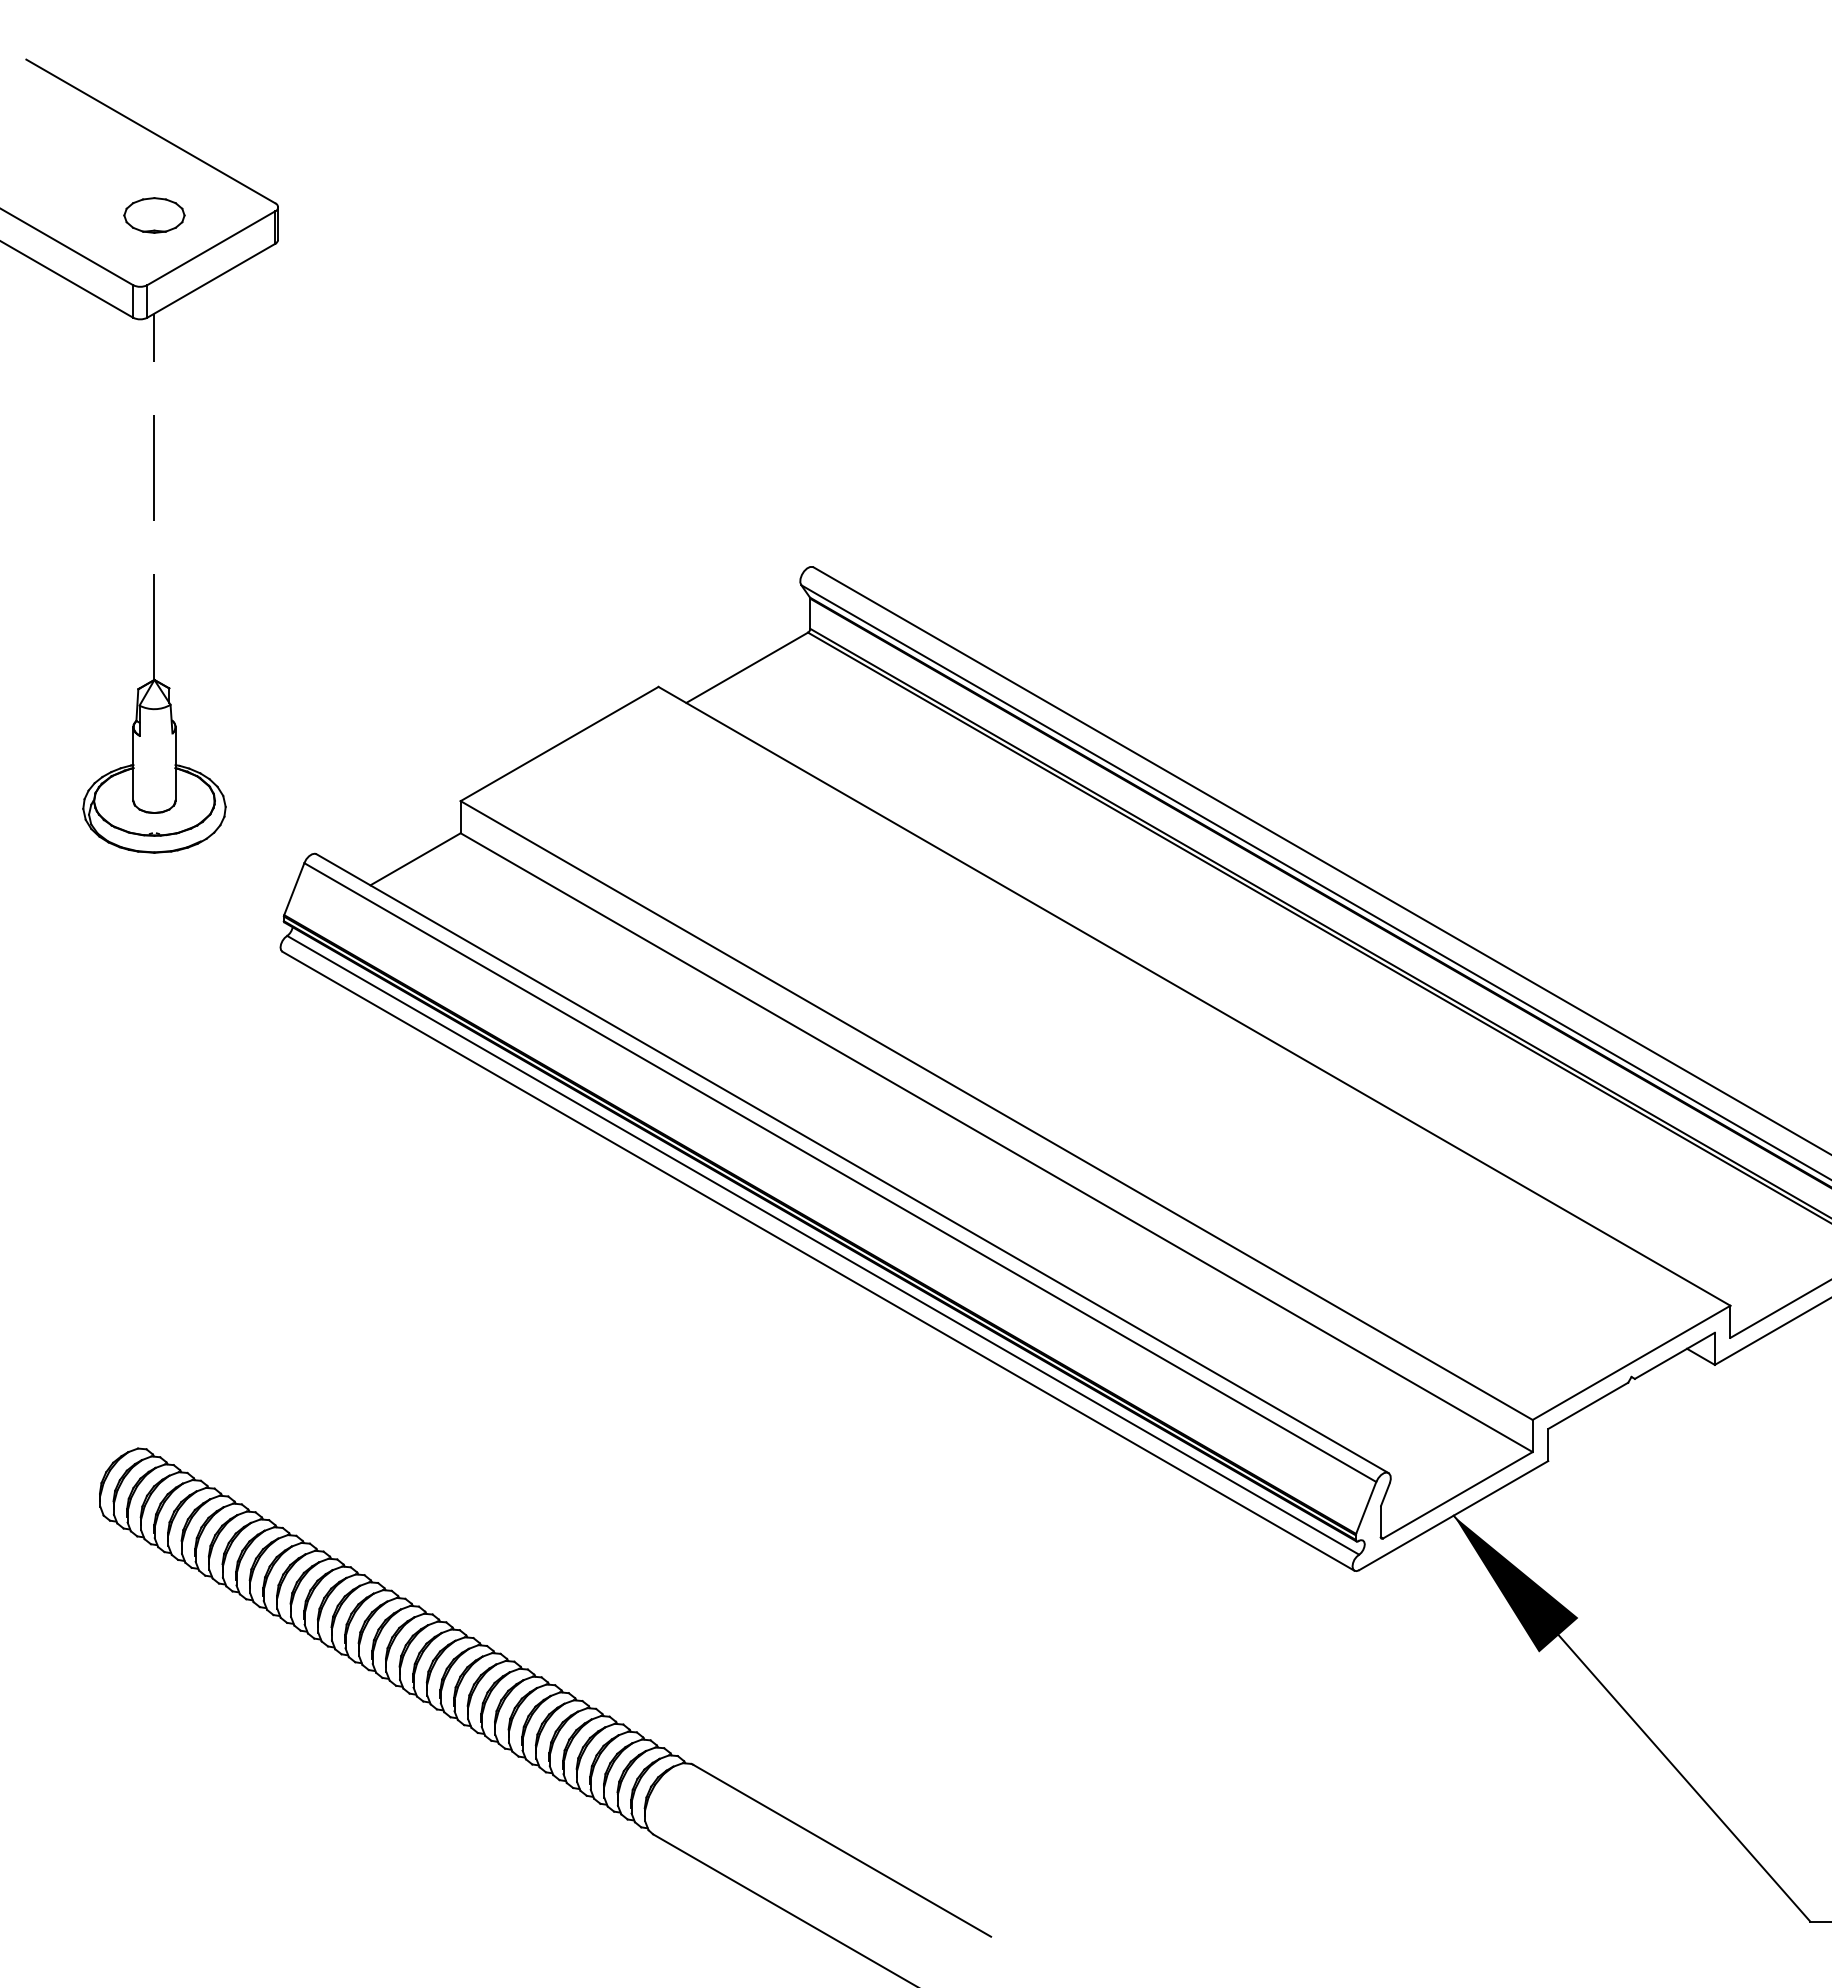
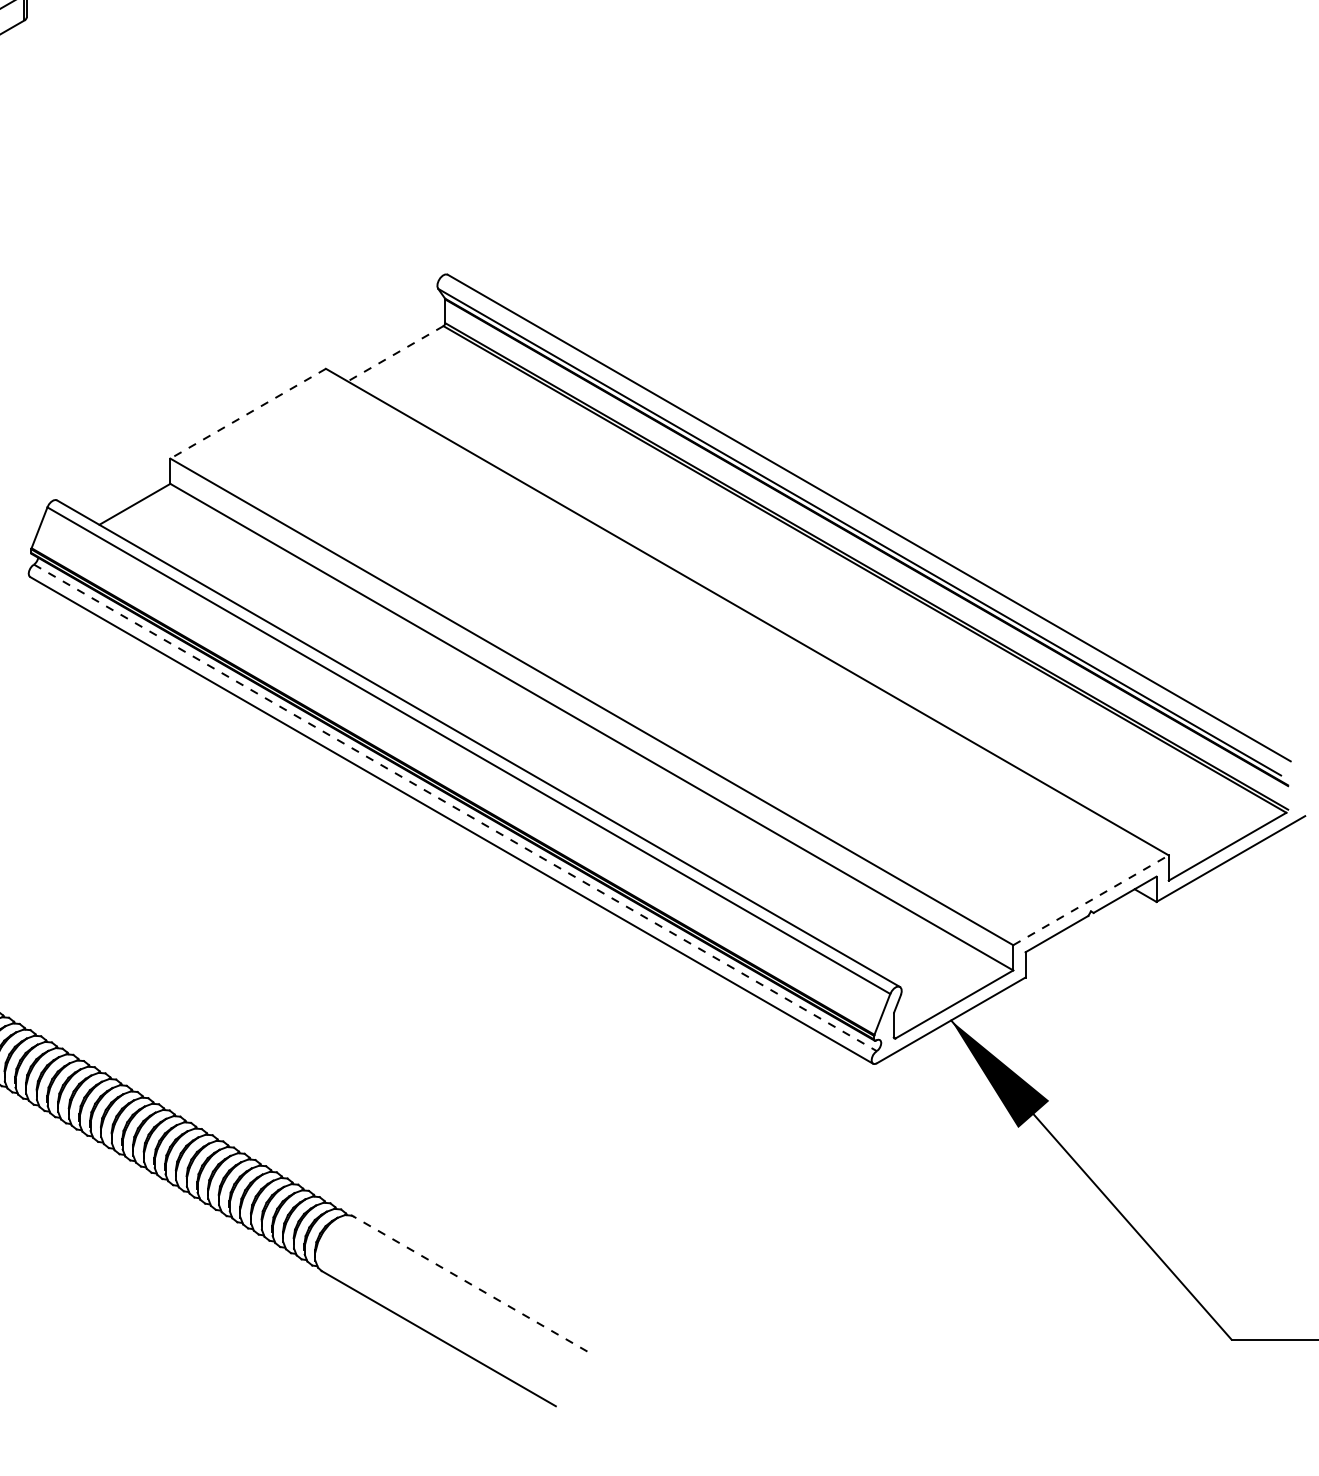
line: (746, 668) -> (395, 354), solid -> dashed
line: (559, 744) -> (248, 414), solid -> dashed
line: (823, 1245) -> (455, 808), solid -> dashed
line: (1632, 1362) -> (1091, 900), solid -> dashed
line: (842, 1850) -> (470, 1283), solid -> dashed

